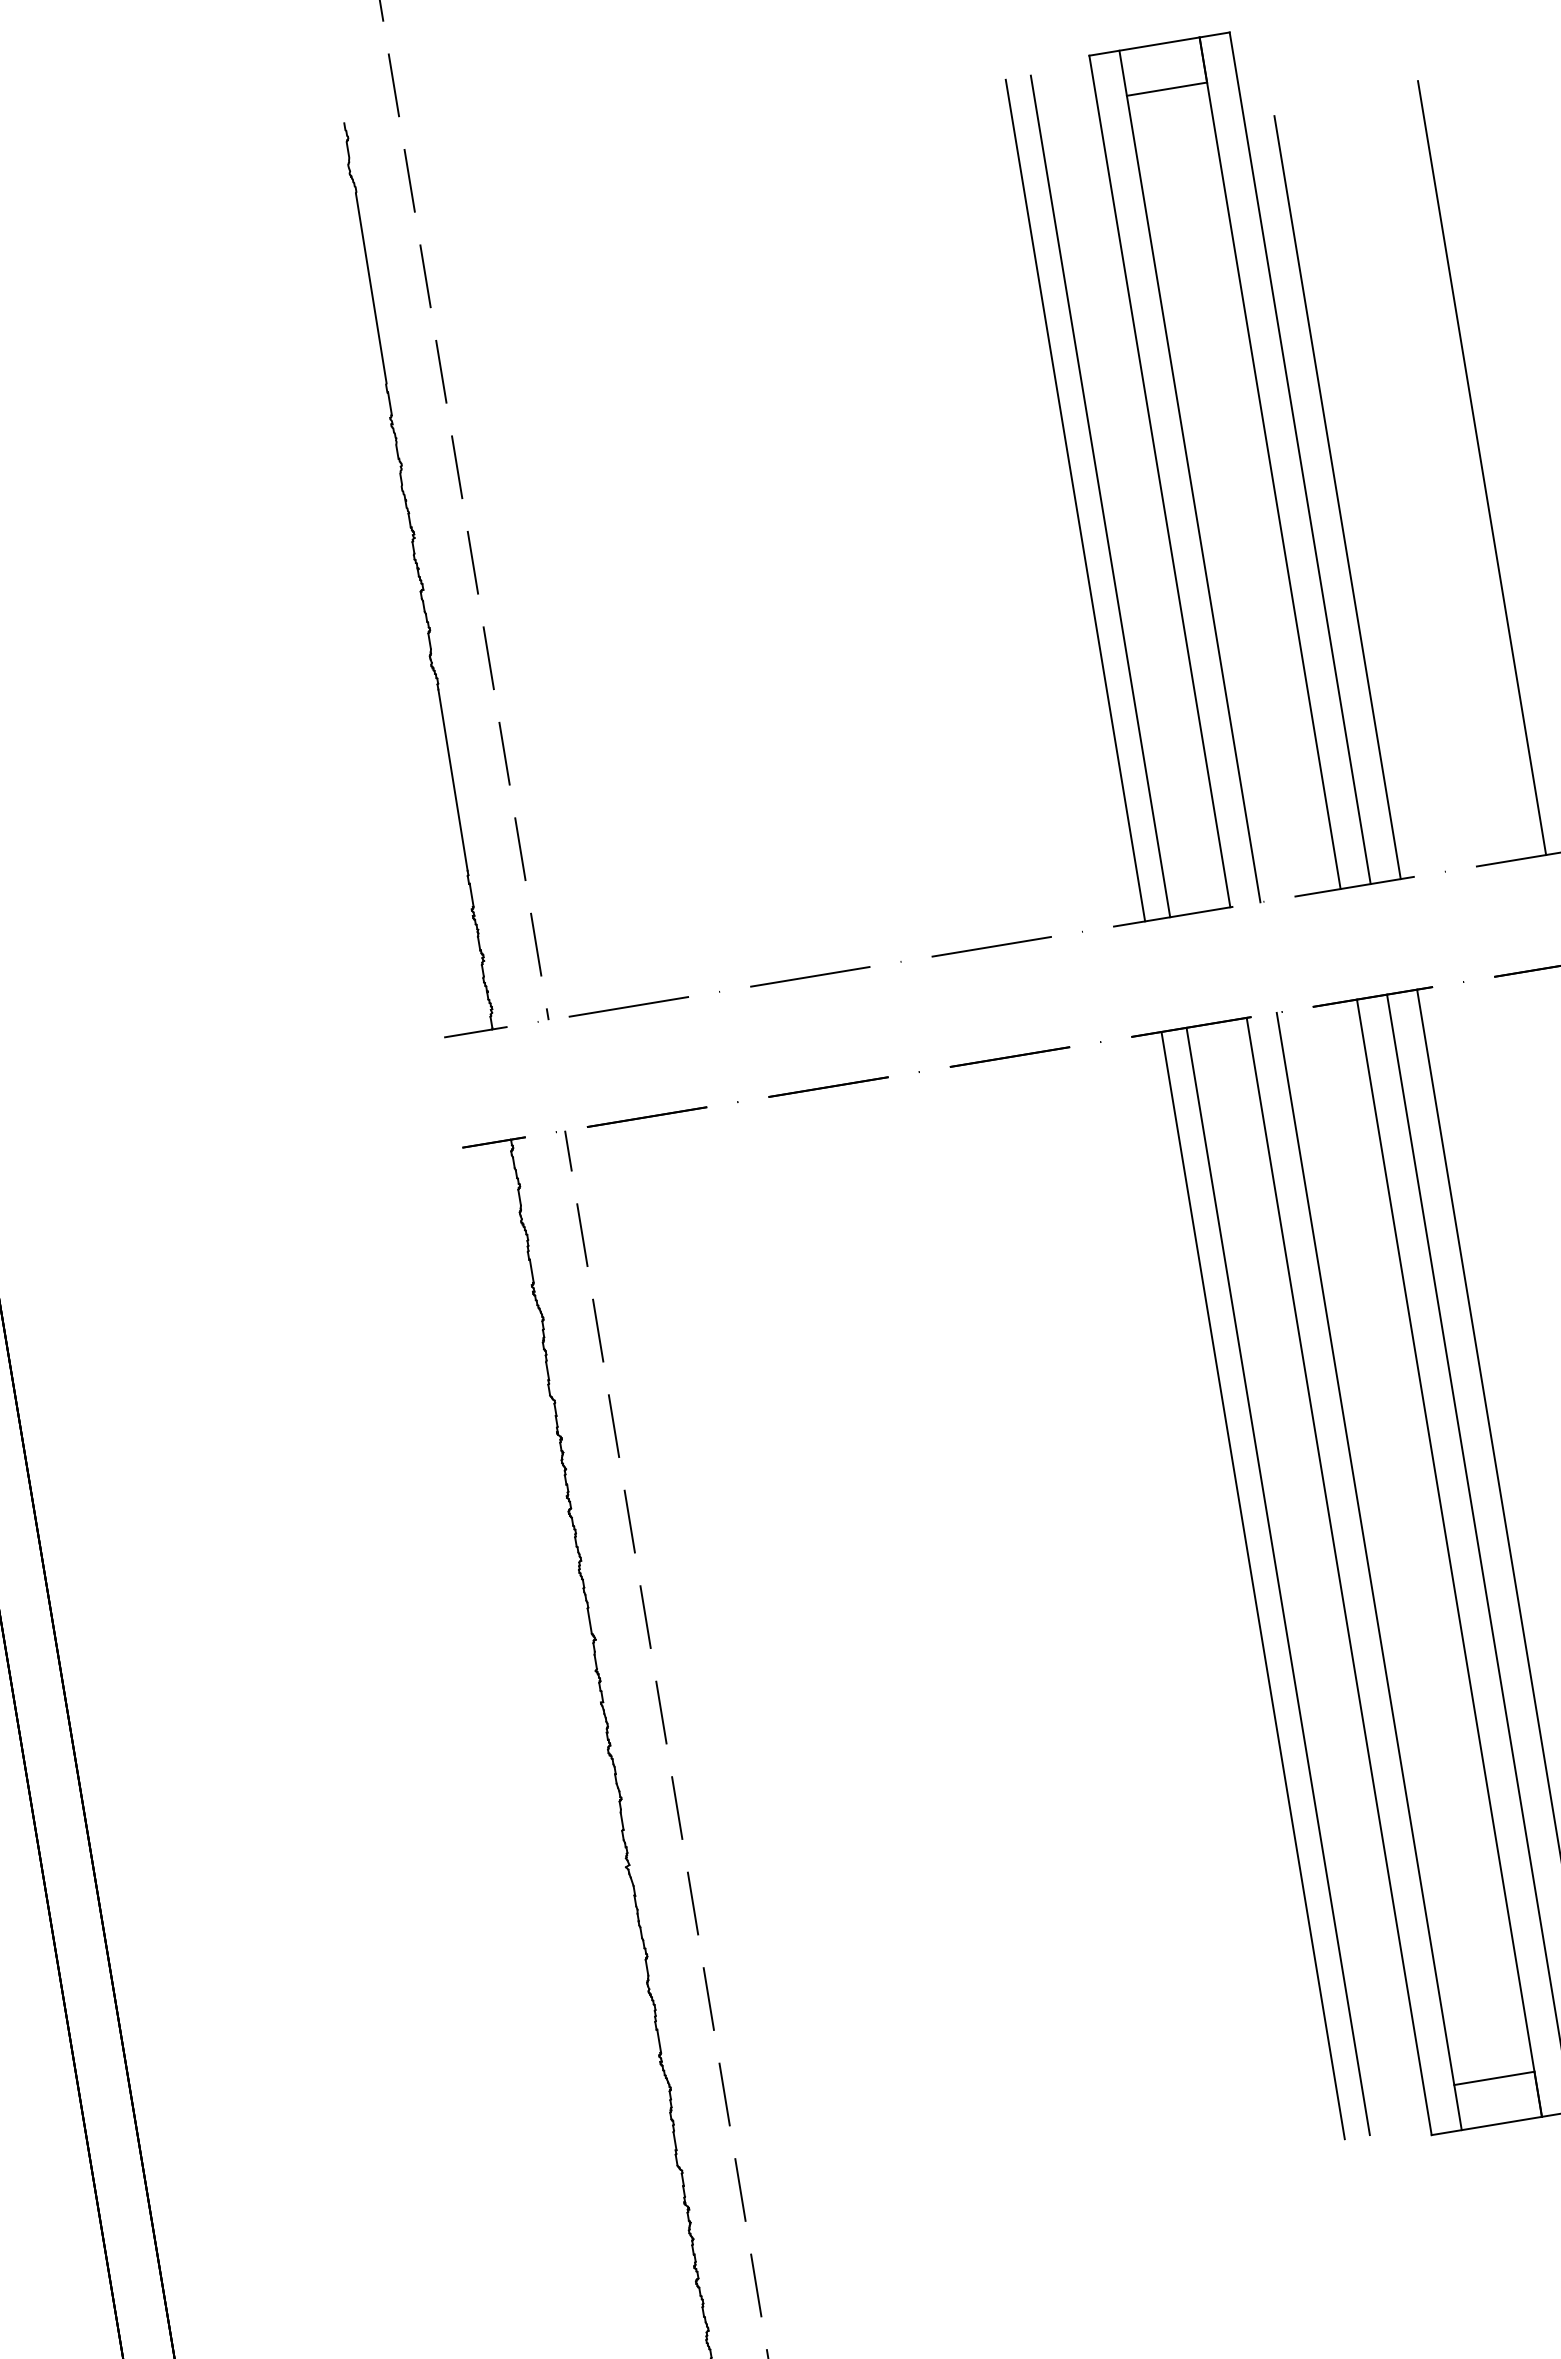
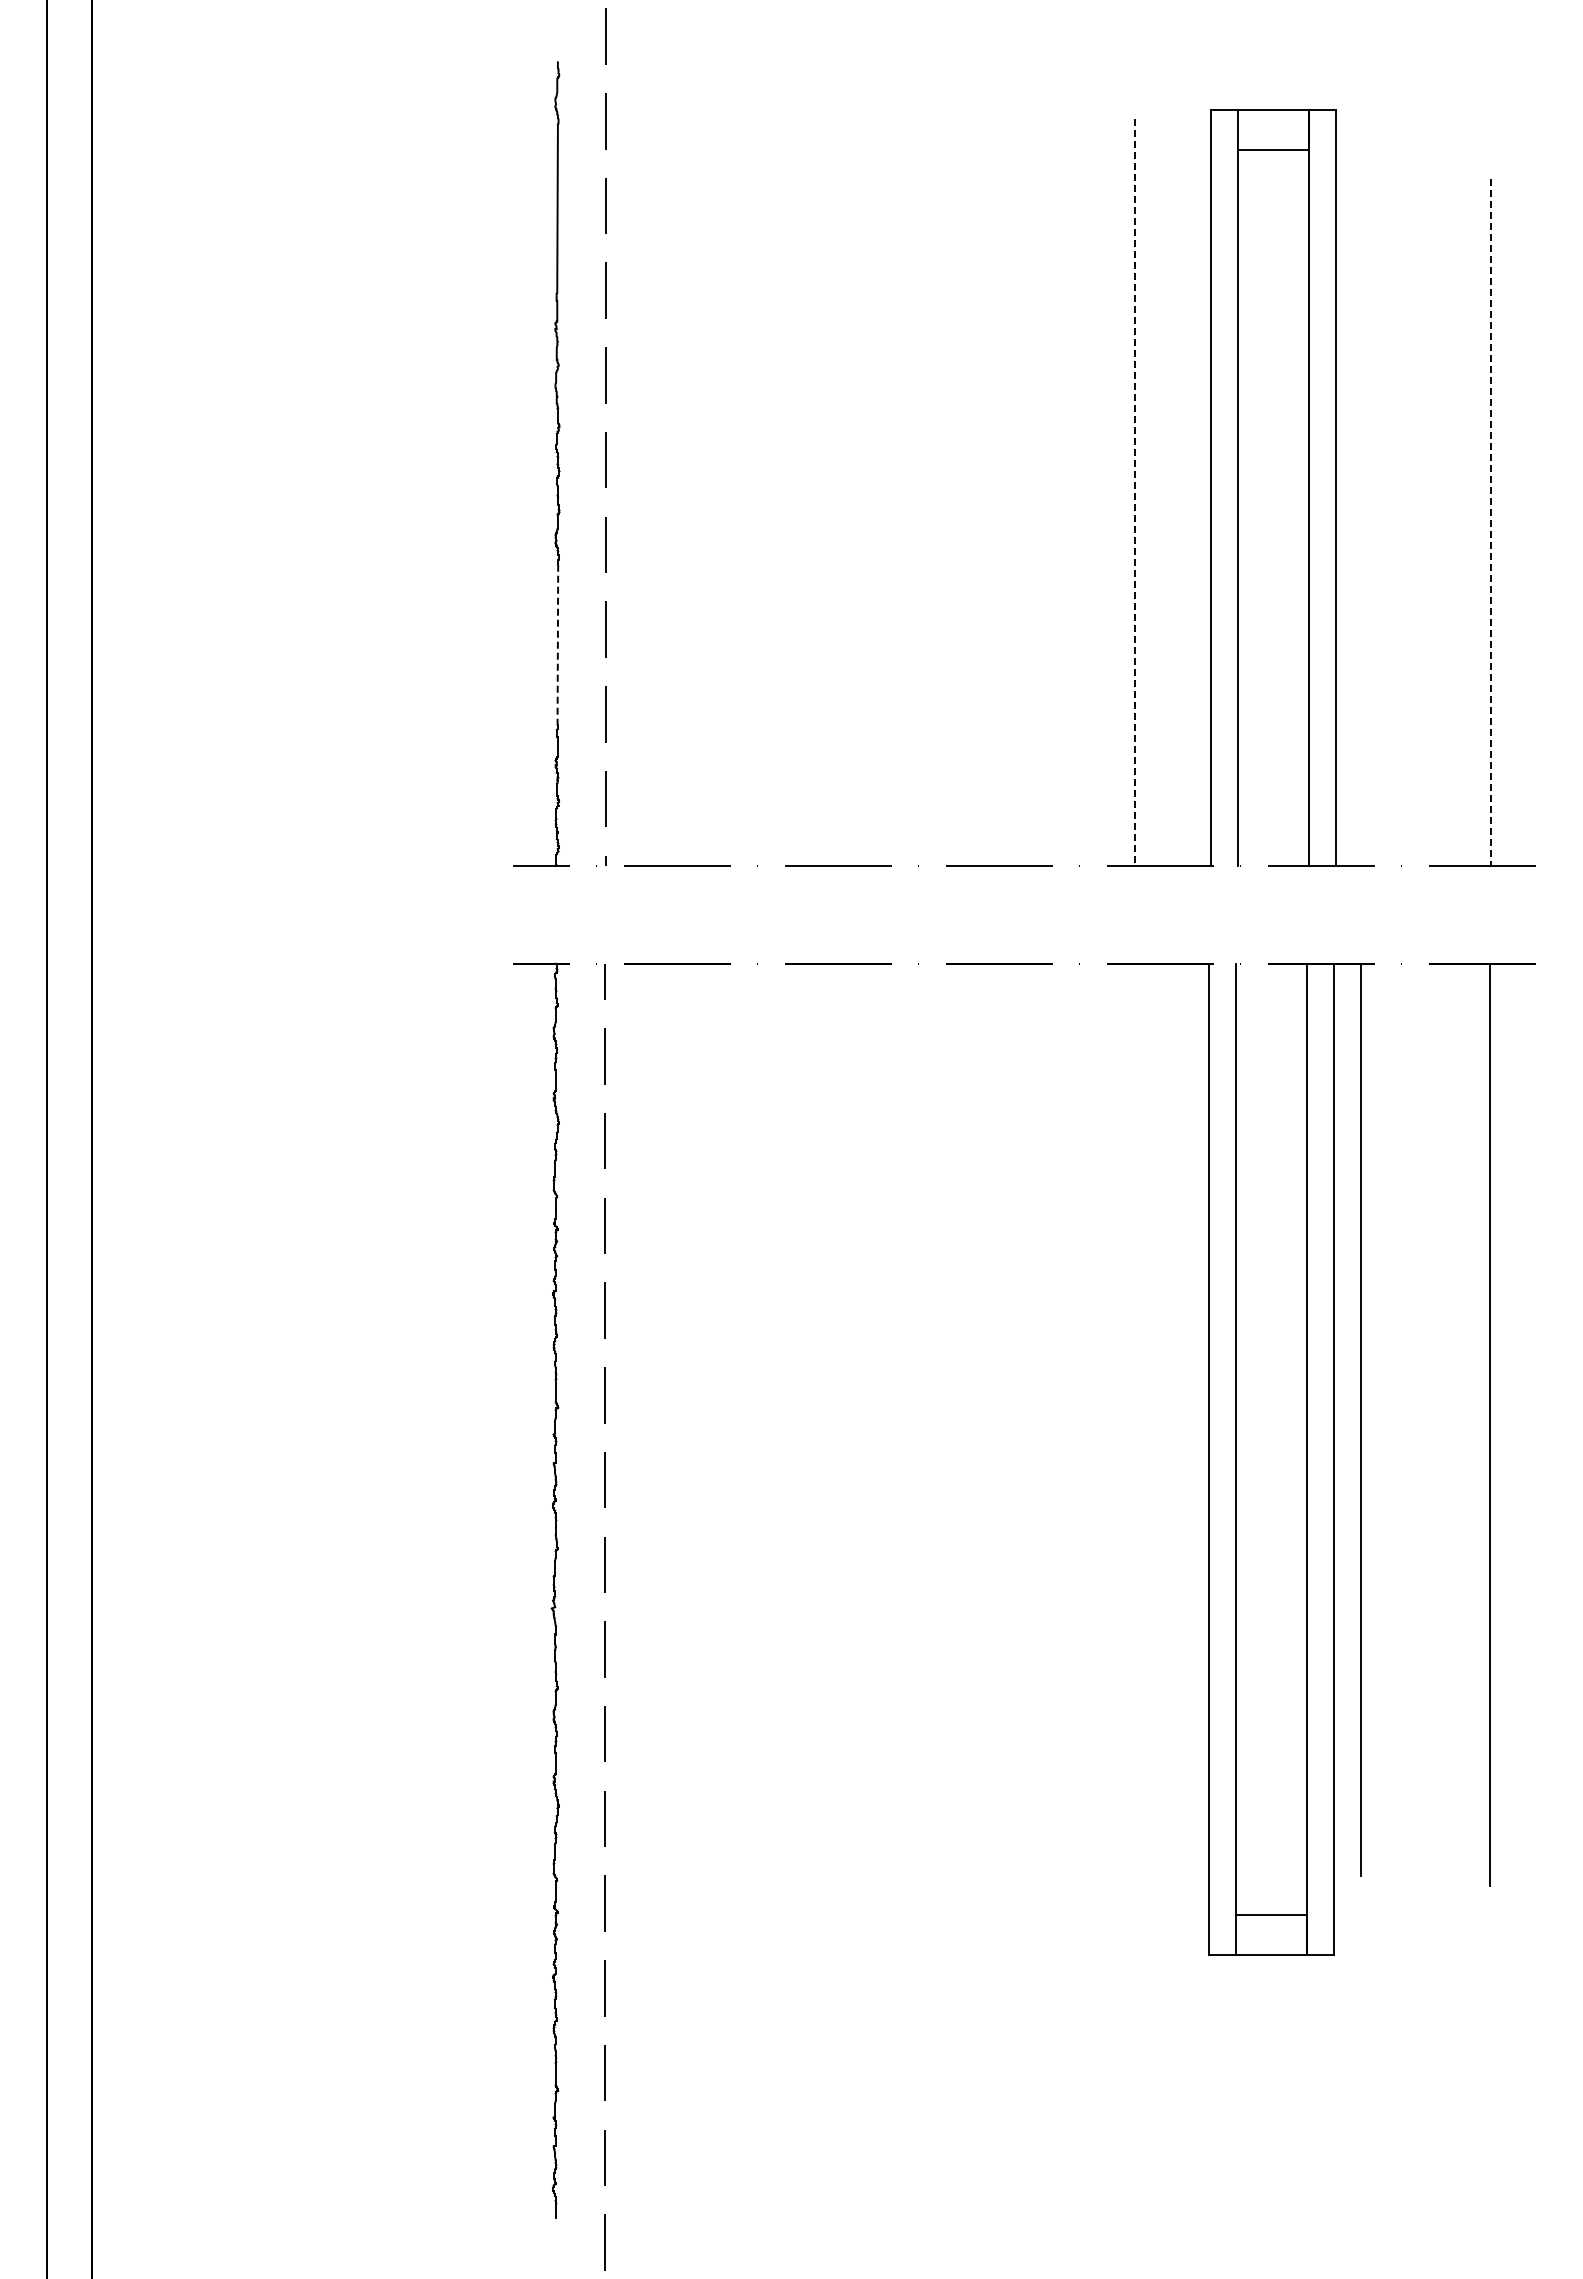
line: (1482, 468) -> (1491, 523), solid -> dashed
line: (1100, 496) -> (1157, 492), removed
line: (1337, 497) -> (1362, 527), removed
line: (1075, 501) -> (1135, 493), solid -> dashed
line: (452, 780) -> (557, 645), solid -> dashed
line: (1277, 1580) -> (1155, 1454), removed
line: (1252, 1585) -> (1133, 1454), removed

